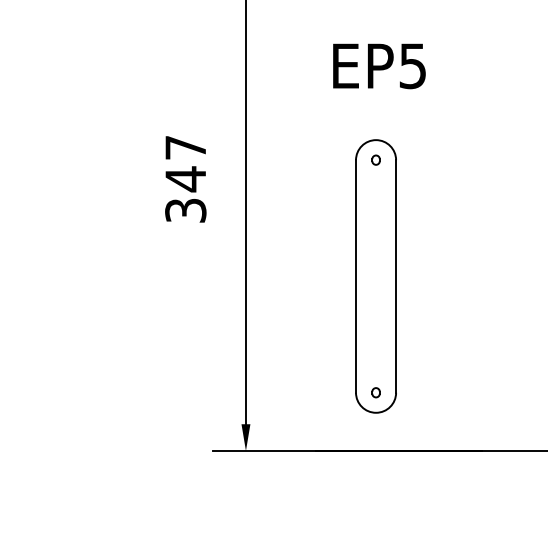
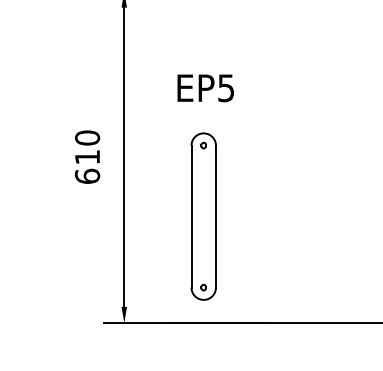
text: (185, 177) -> (87, 156), 347 -> 610

